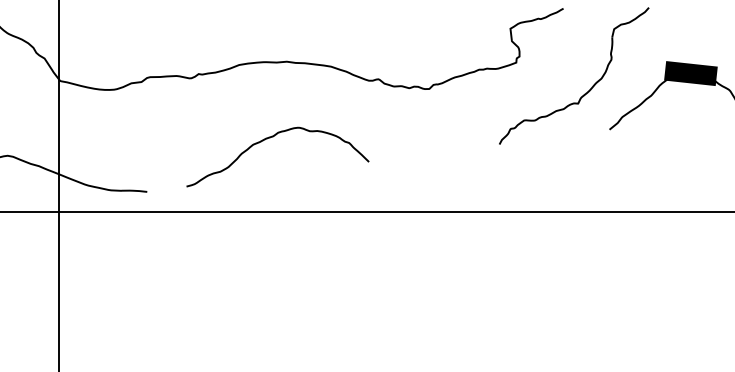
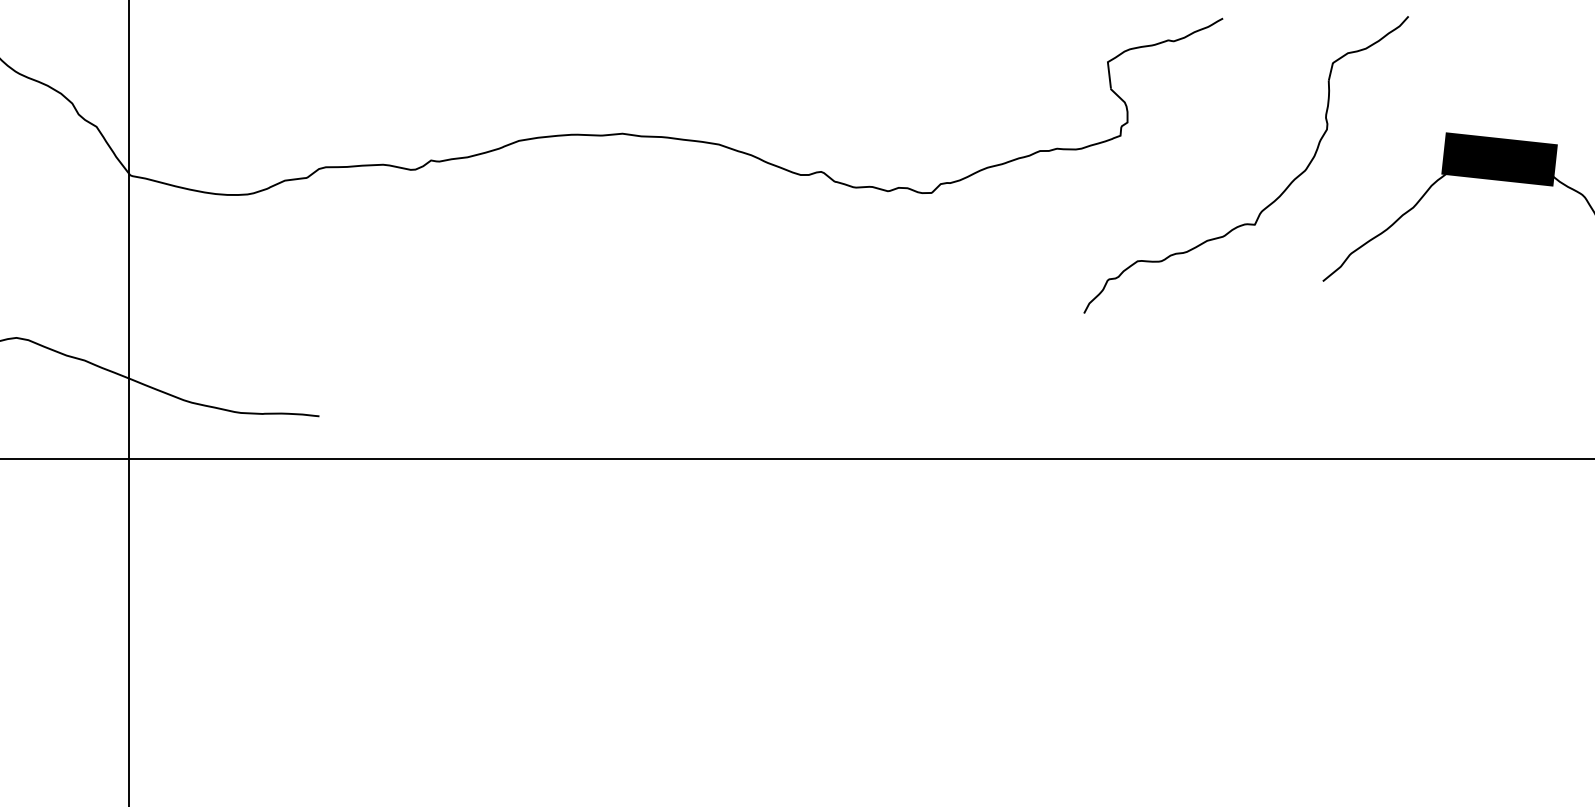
curve: (270, 138) -> (586, 300), removed

